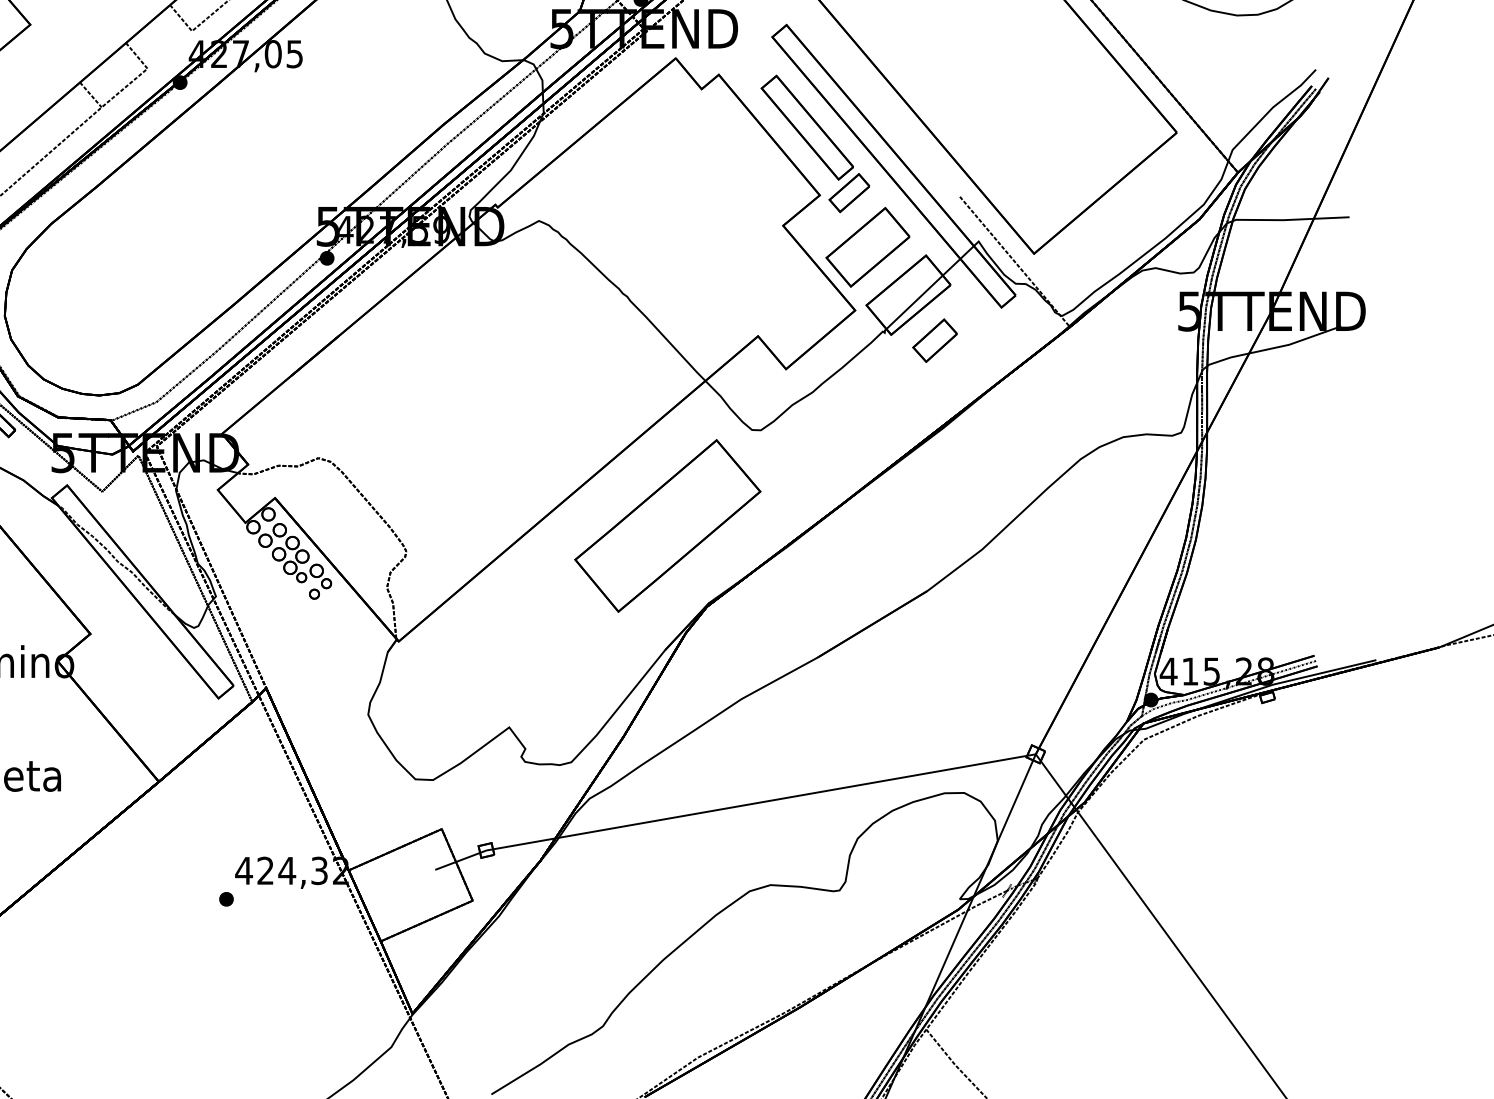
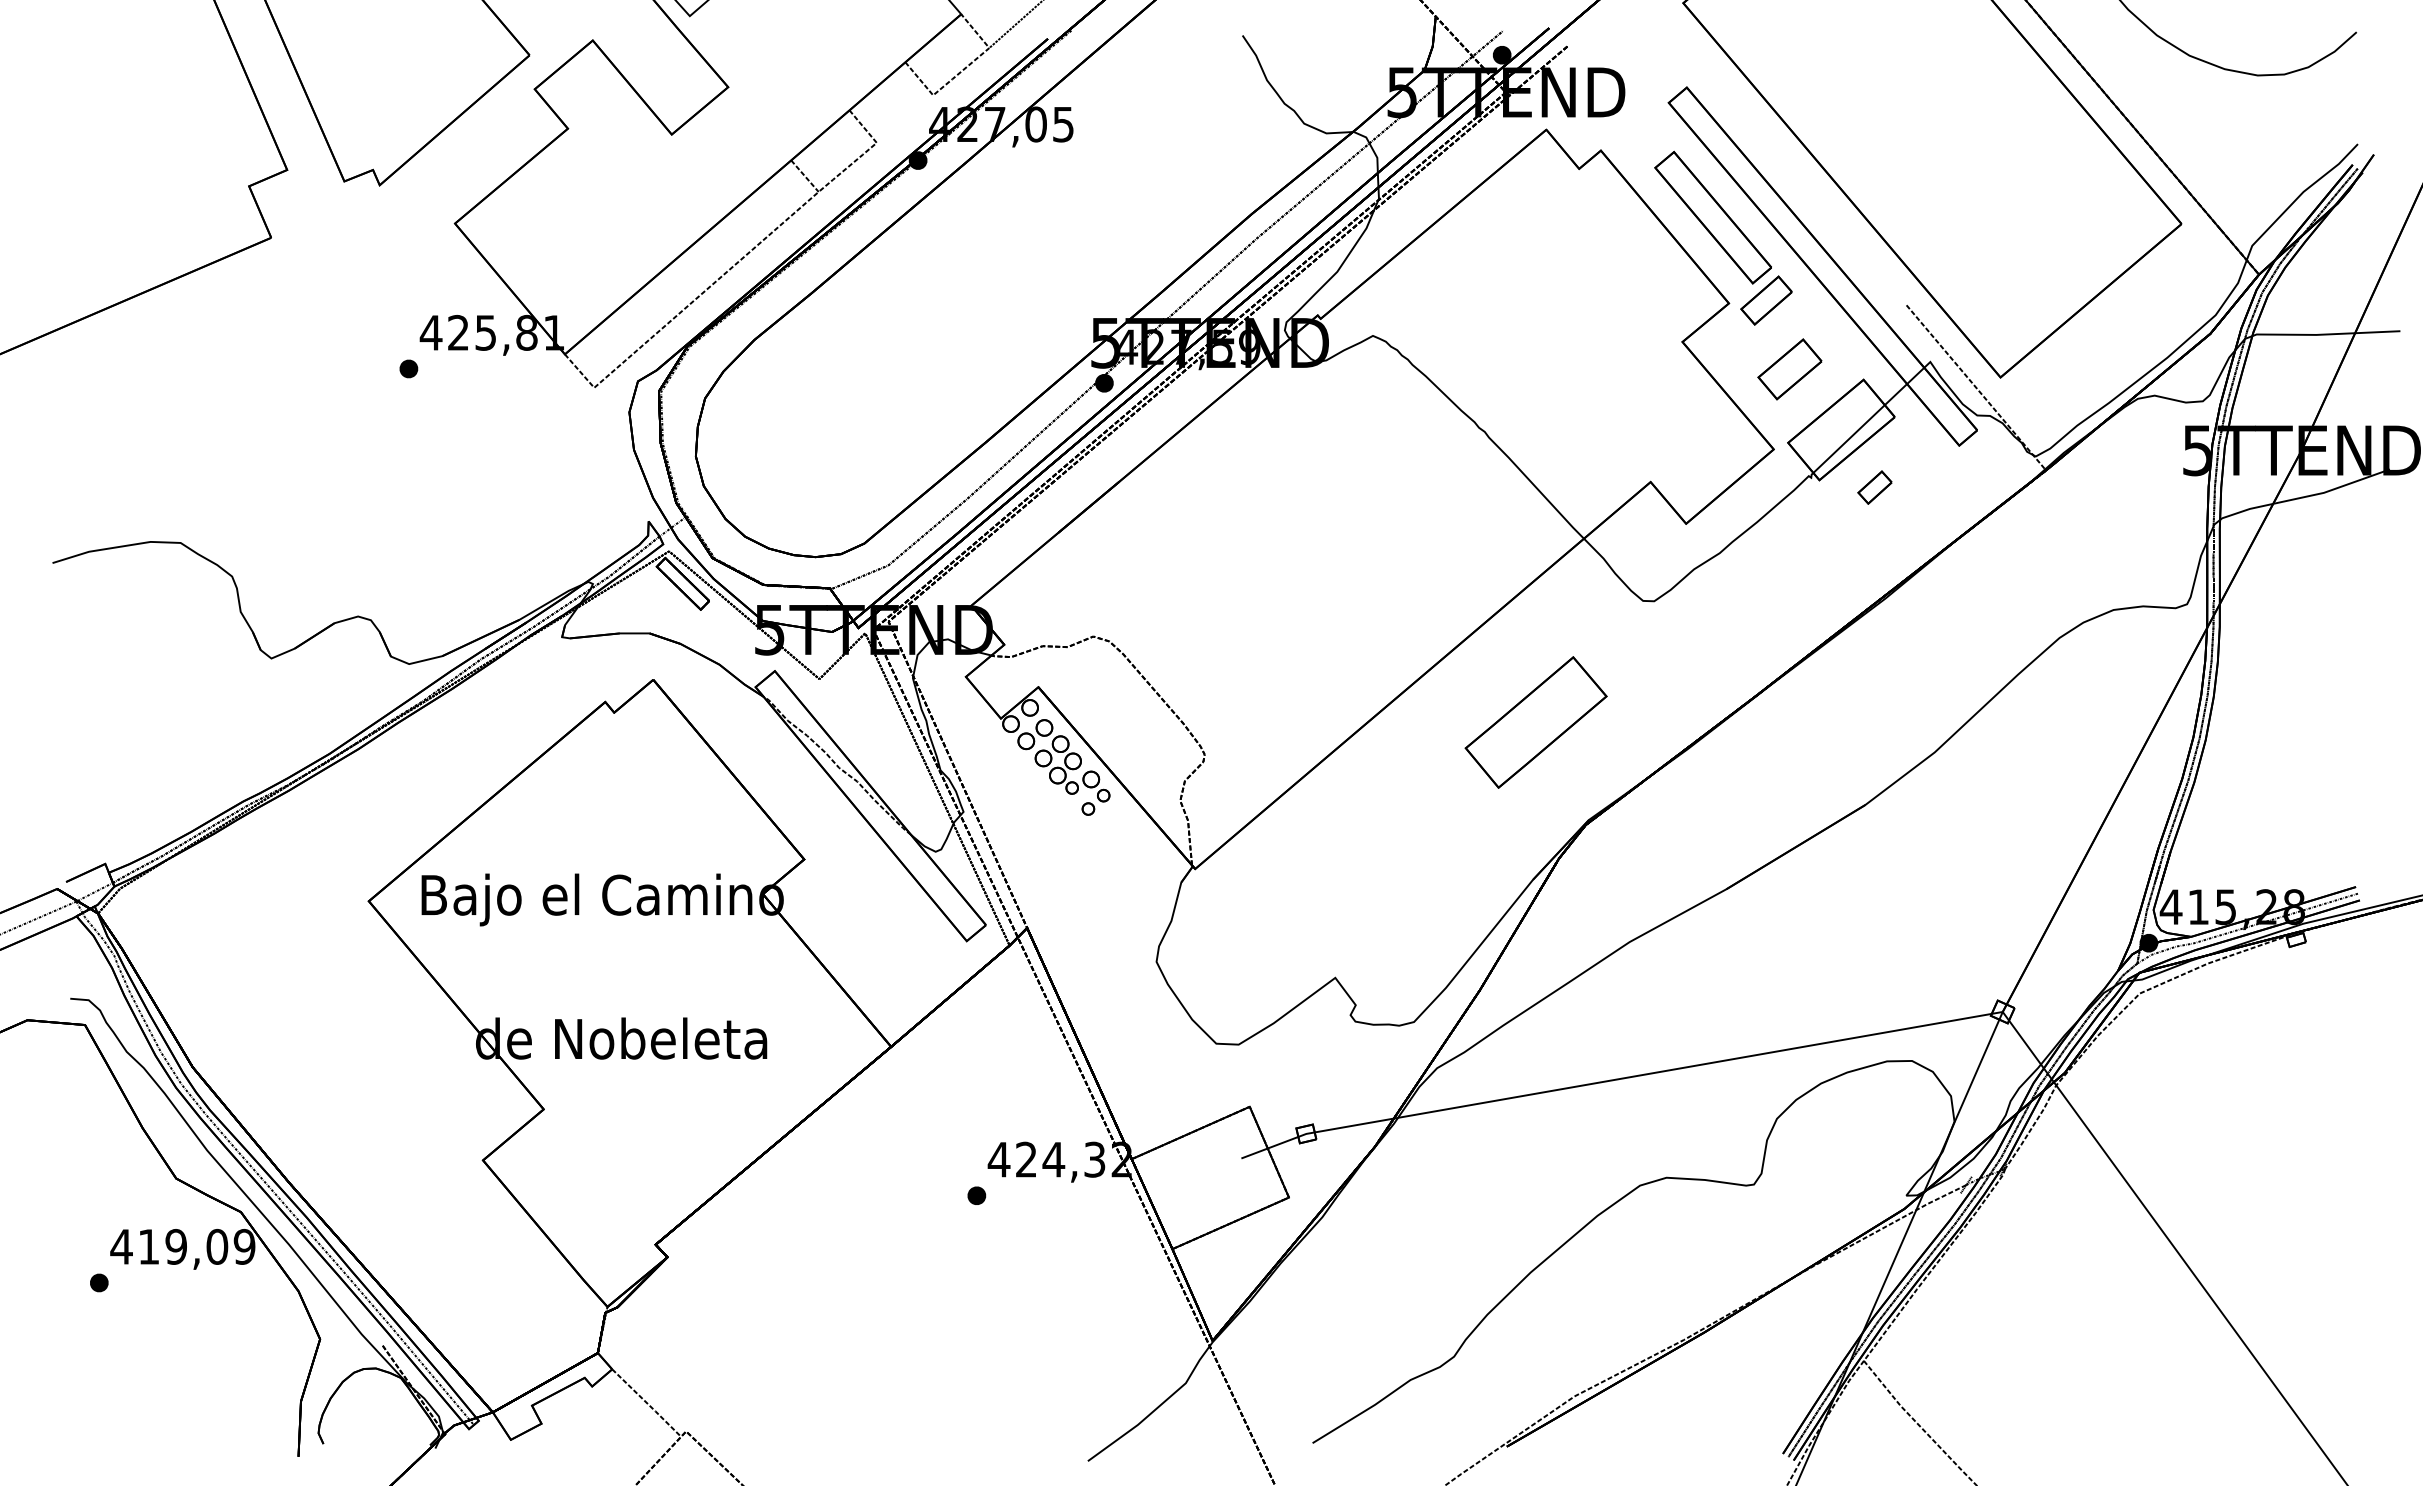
part: (867, 247) -> (1789, 369), size x0.6
part: (934, 340) -> (1874, 487), size x0.6
part: (667, 525) -> (1535, 722), size x0.6

